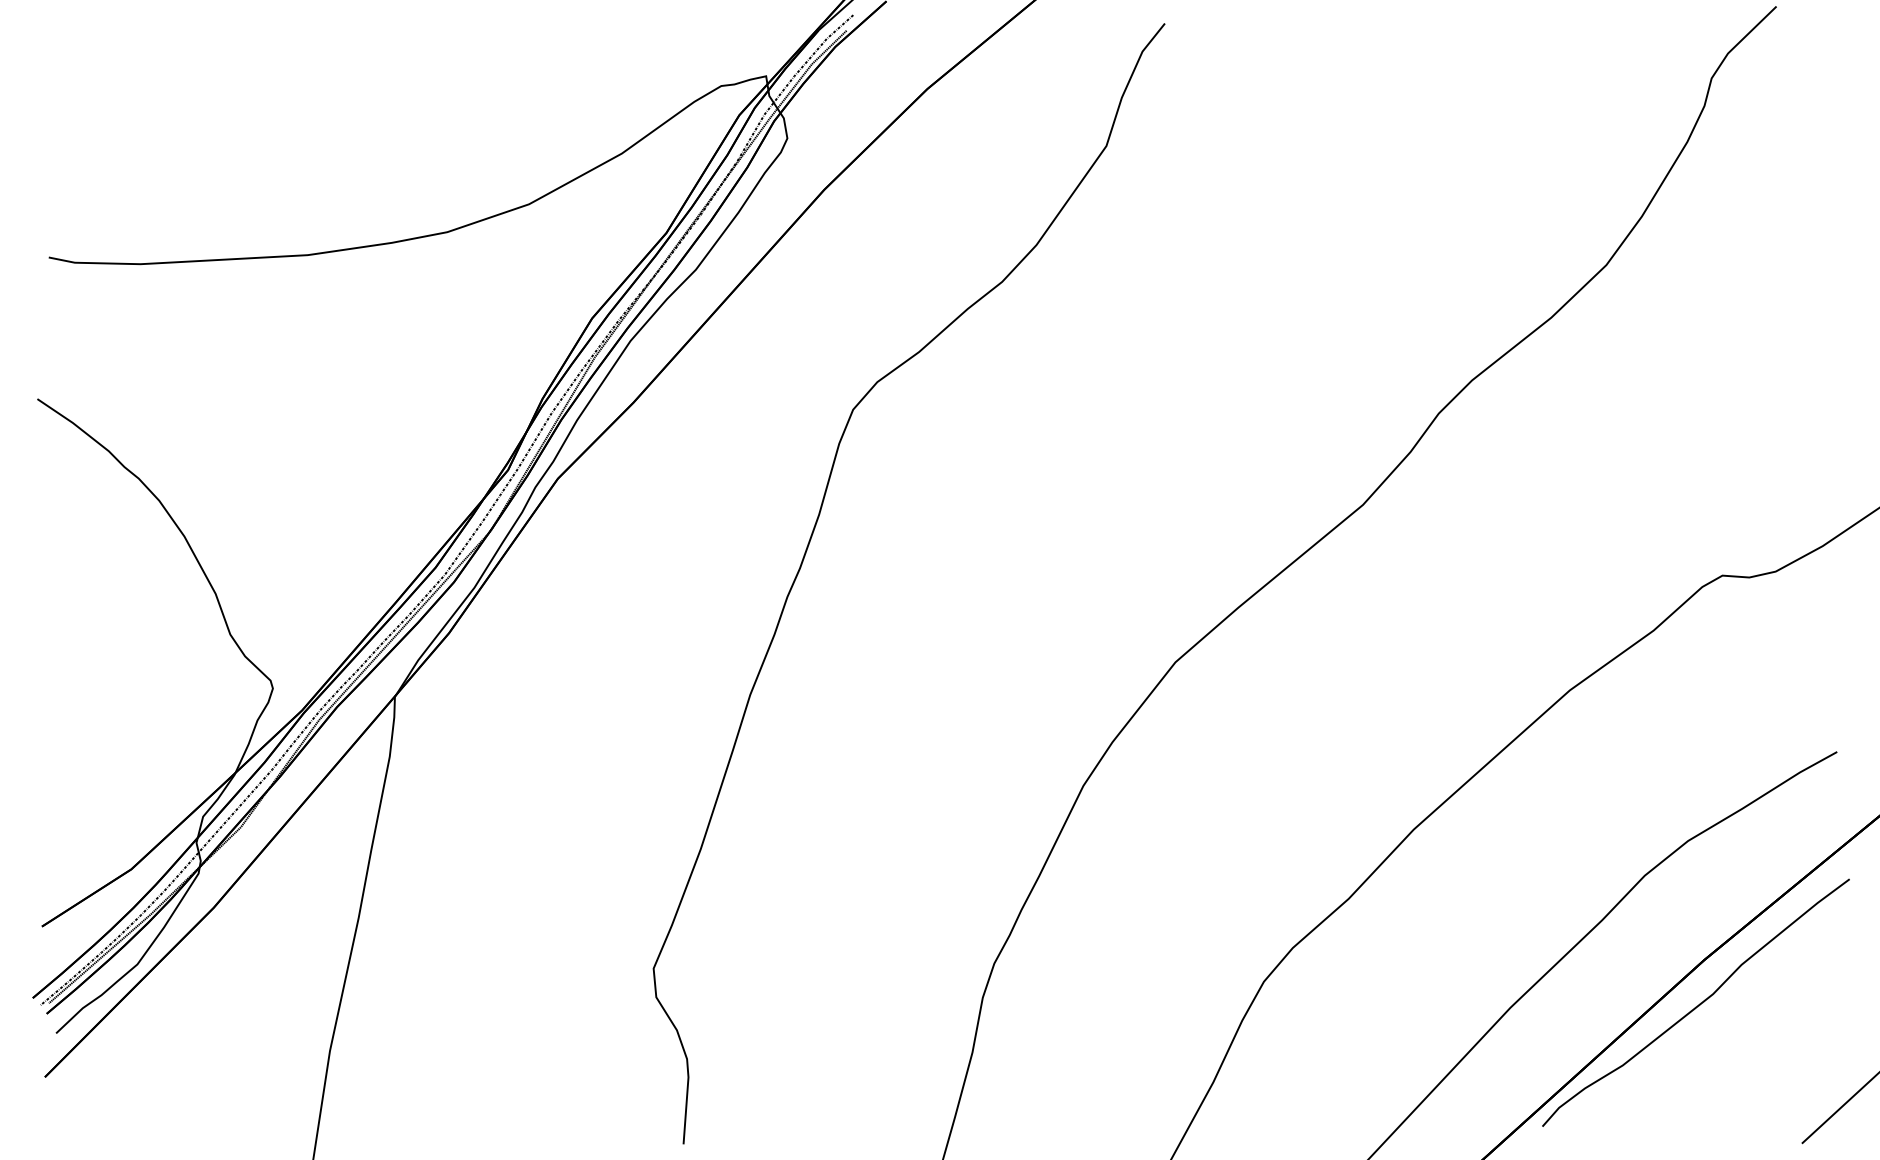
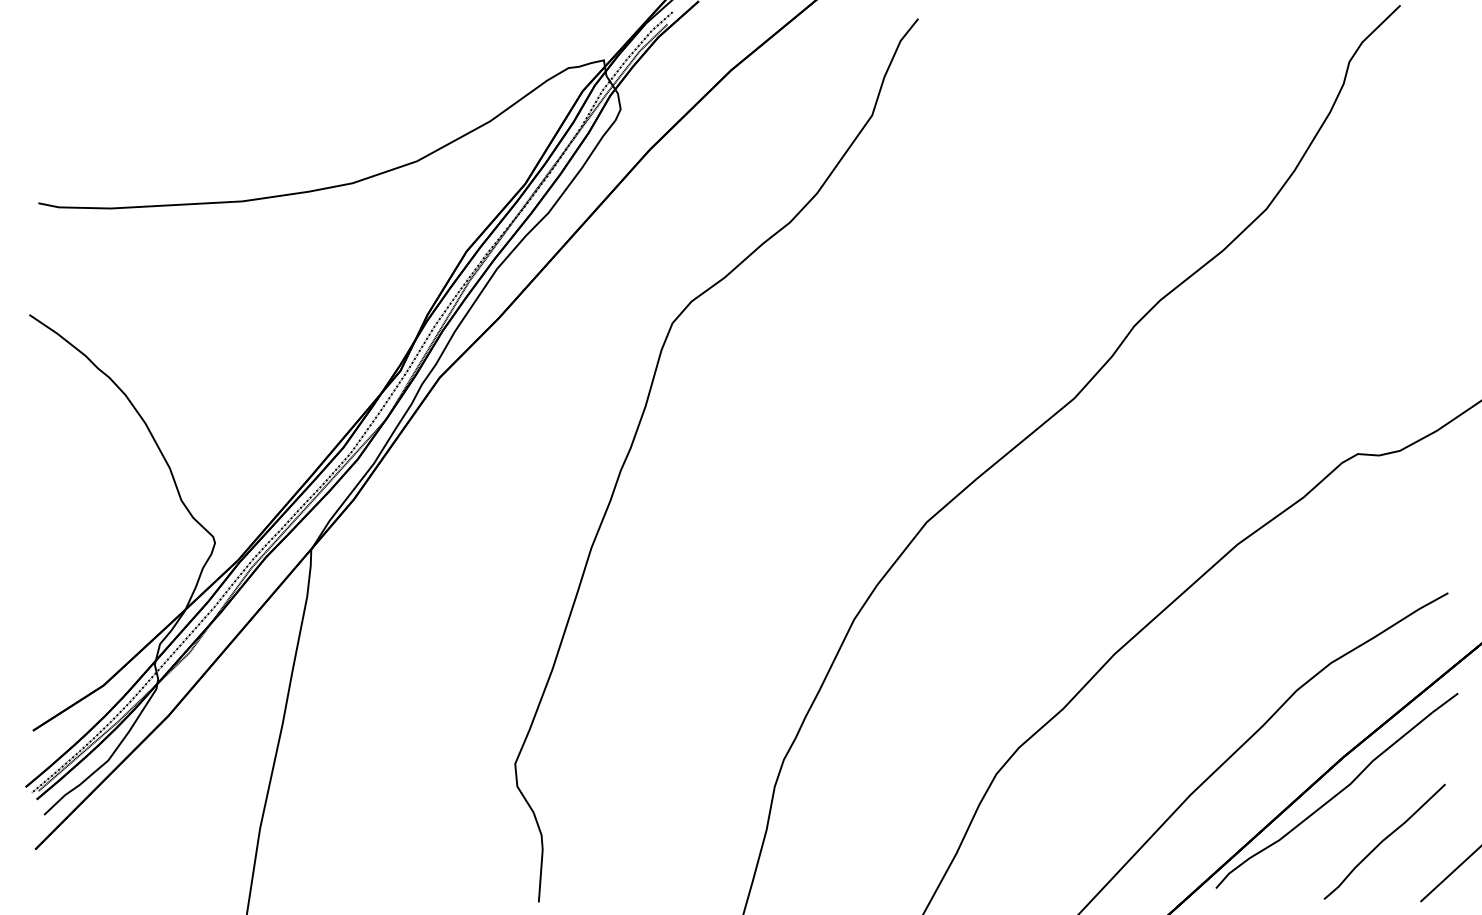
curve: (1755, 1066) -> (1383, 841), added

